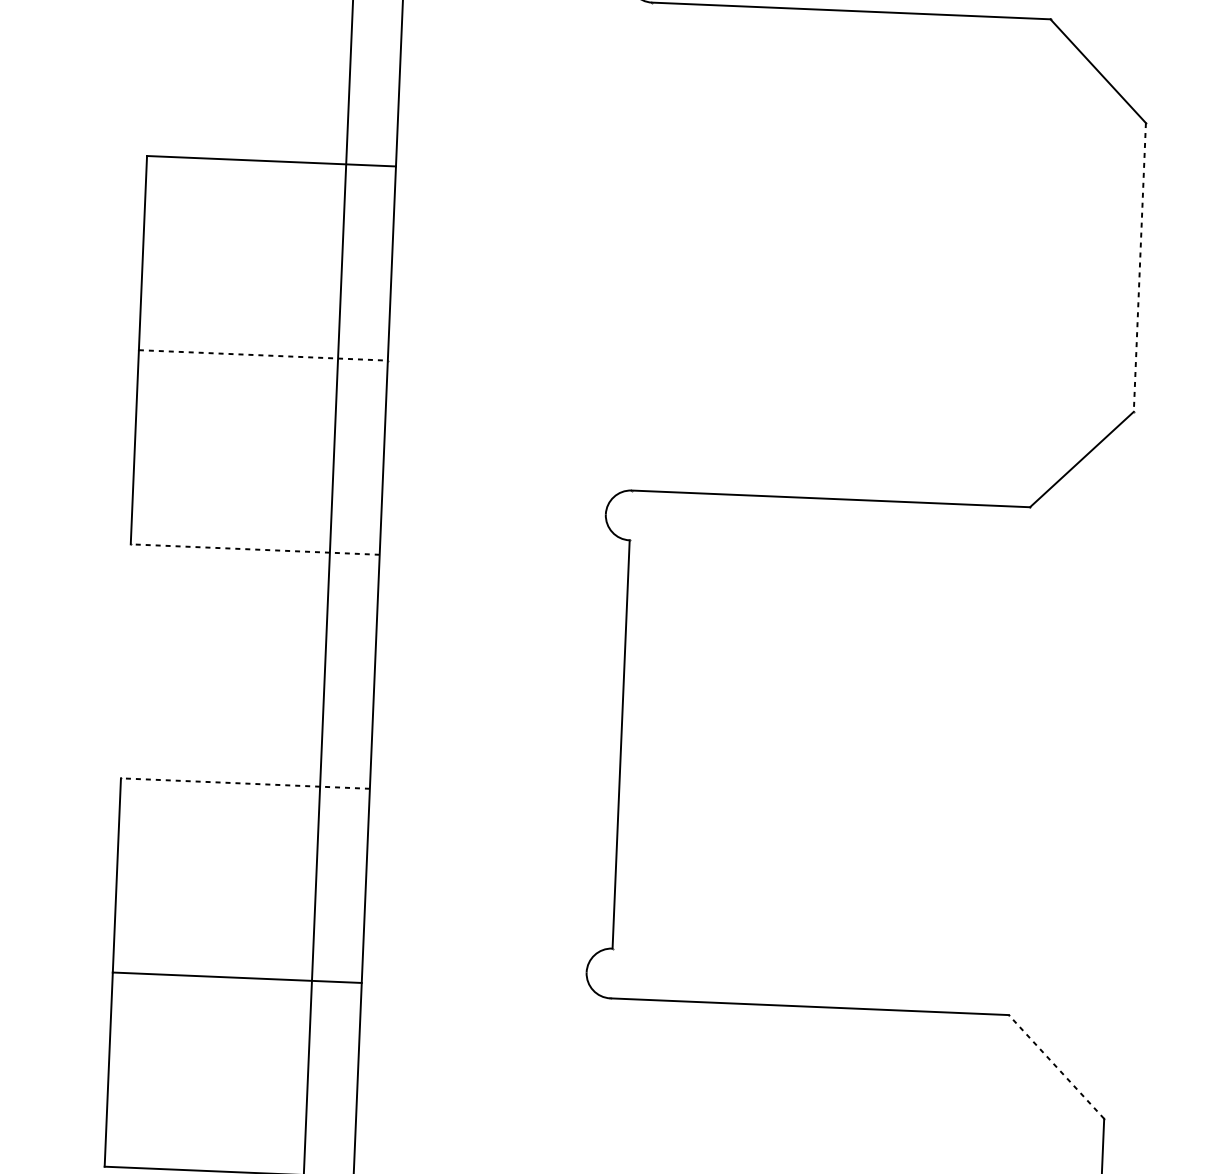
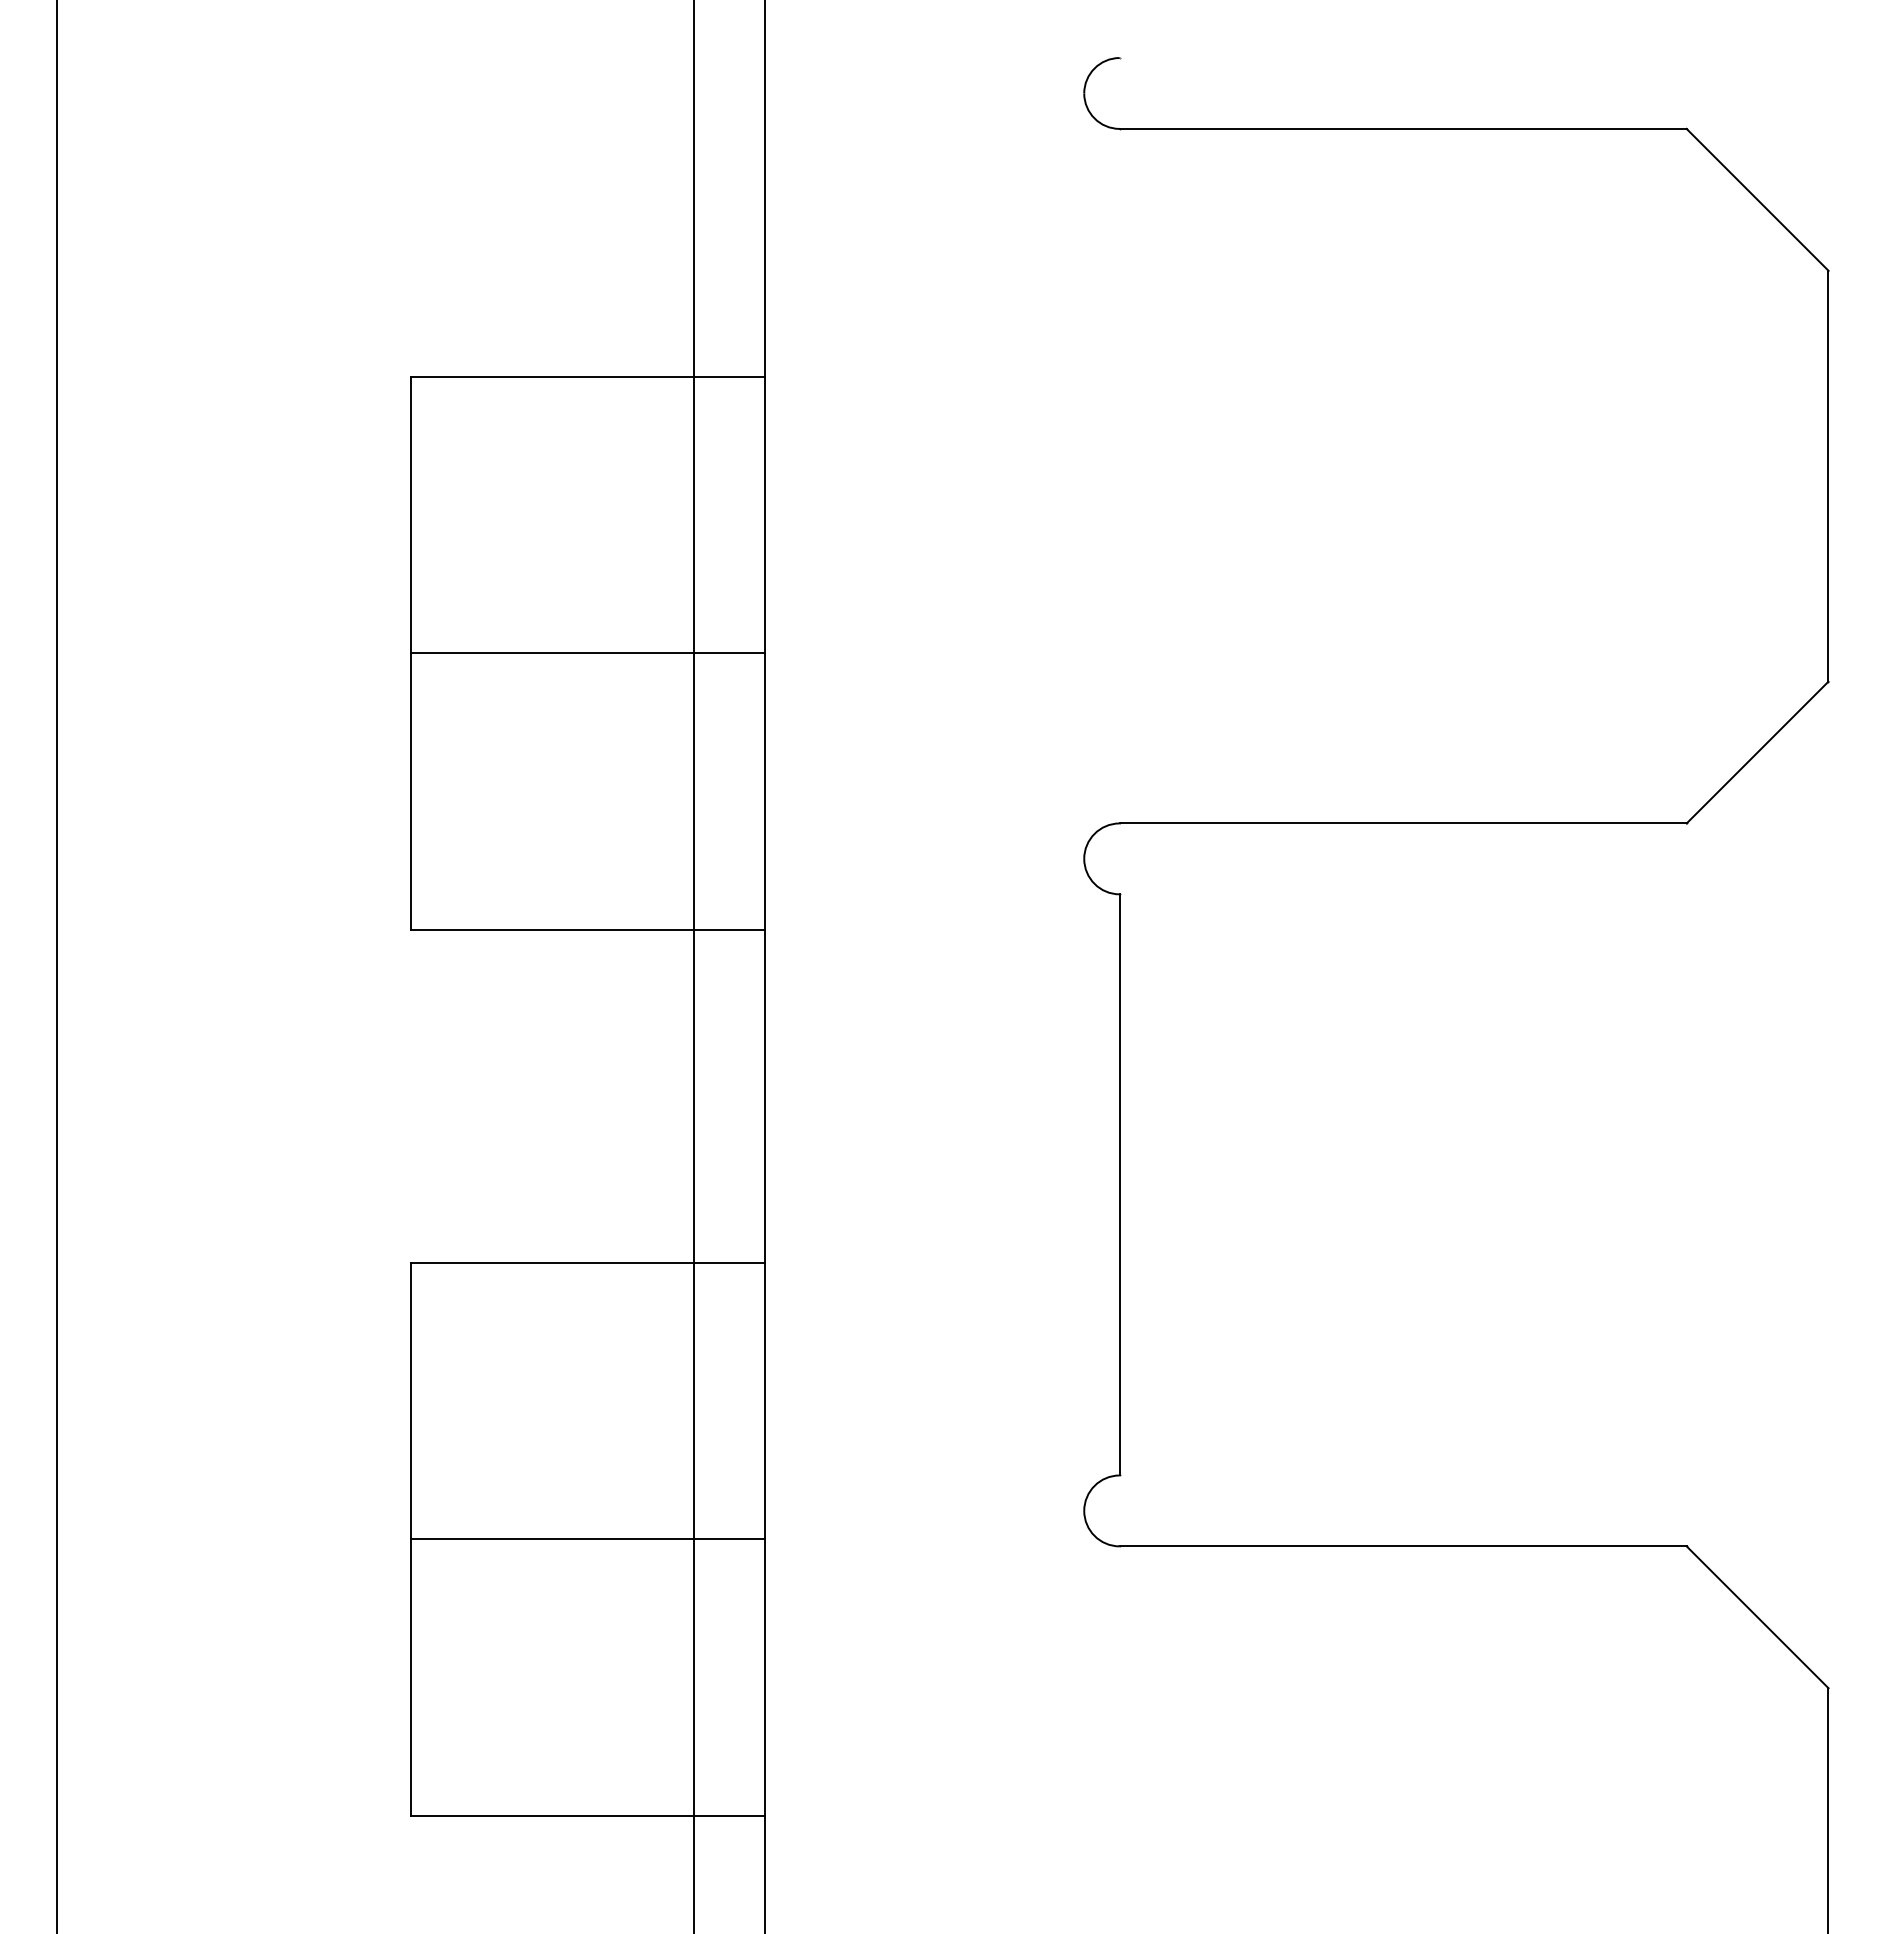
line: (1139, 267) -> (1828, 476), dashed -> solid
line: (263, 355) -> (588, 653), dashed -> solid
line: (254, 549) -> (587, 929), dashed -> solid
line: (245, 783) -> (587, 1262), dashed -> solid
line: (1056, 1066) -> (1757, 1616), dashed -> solid

